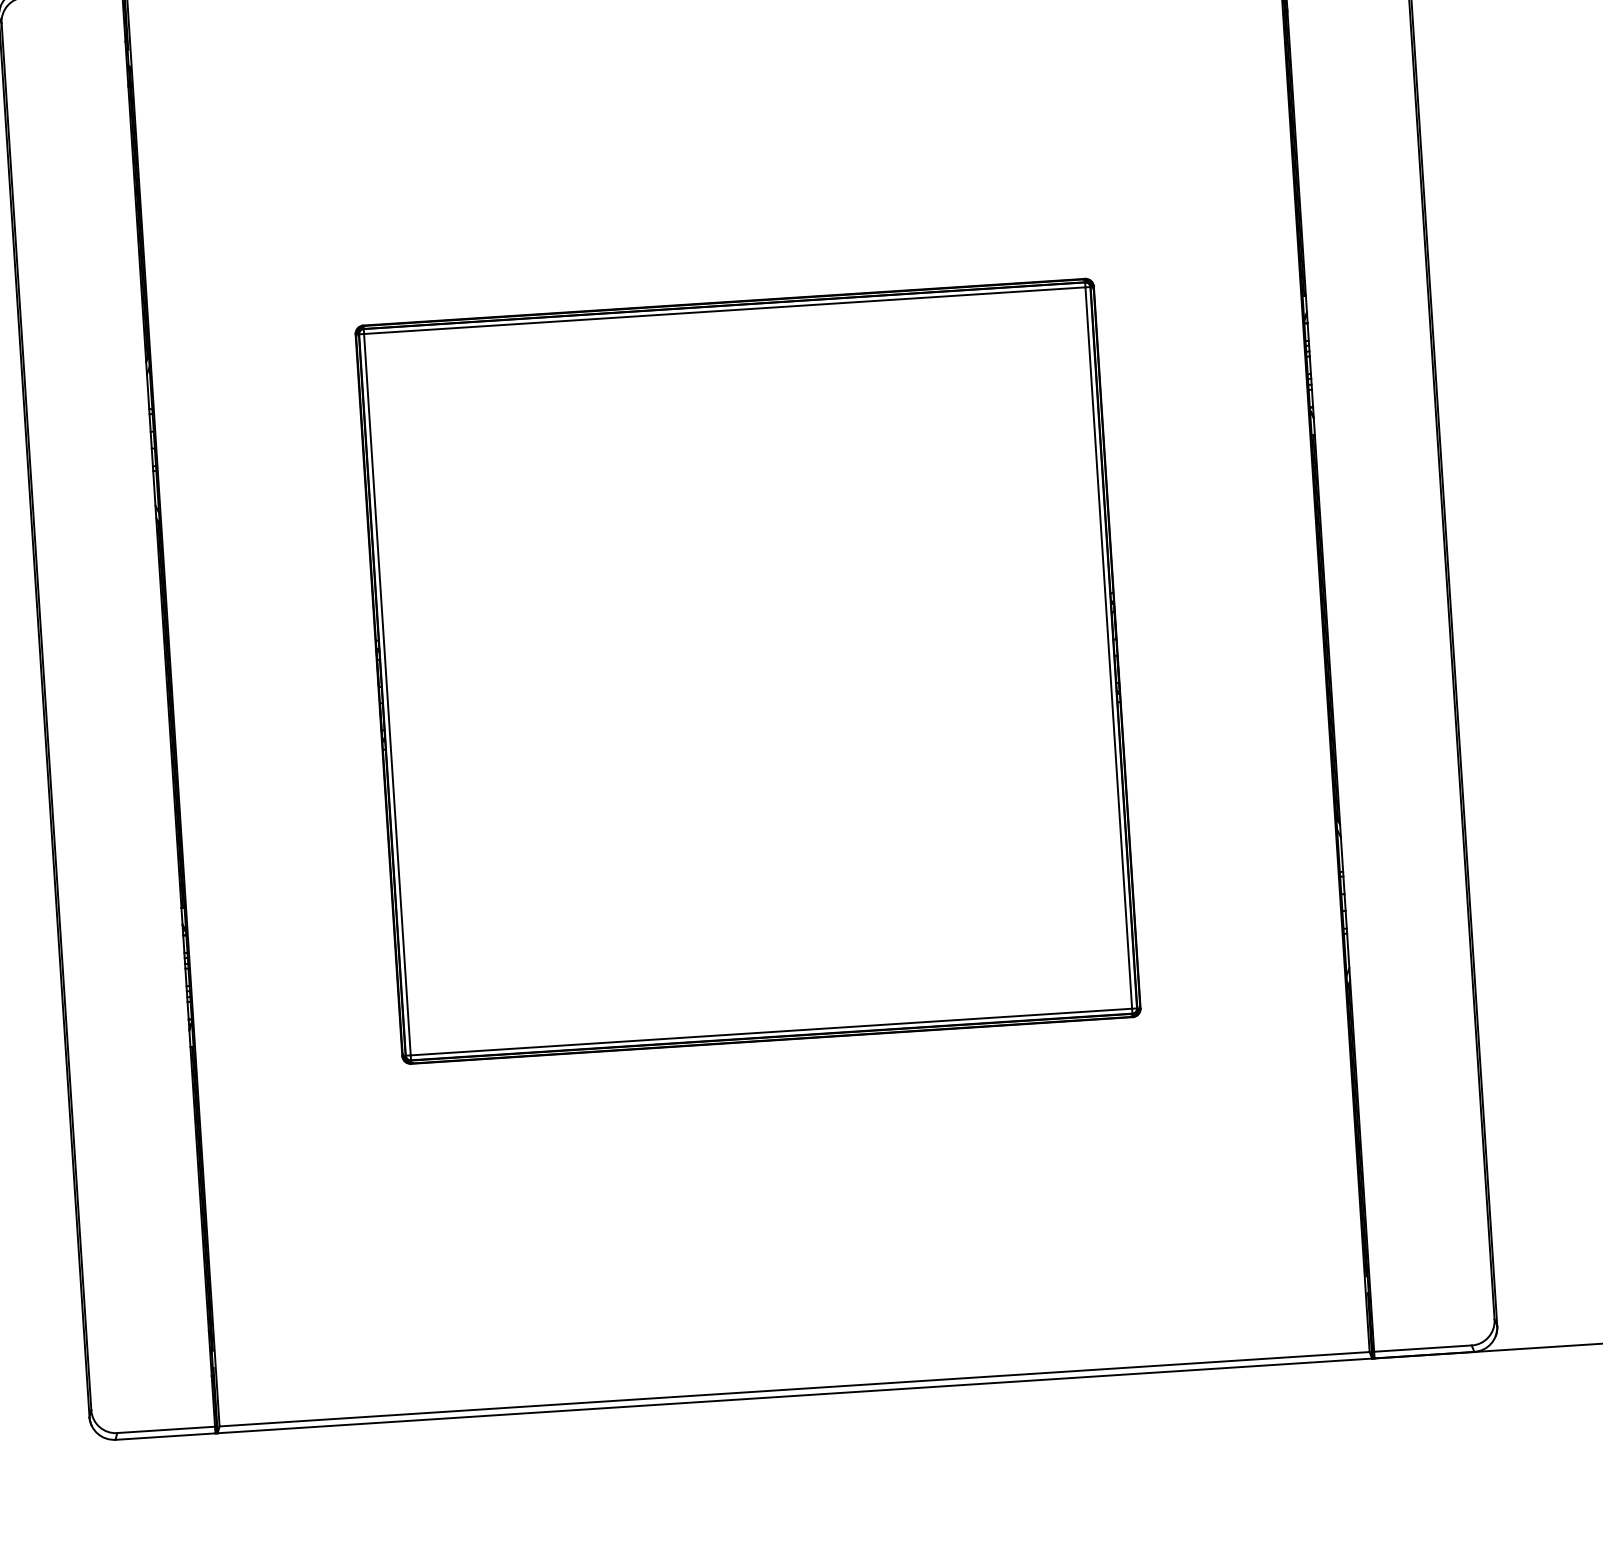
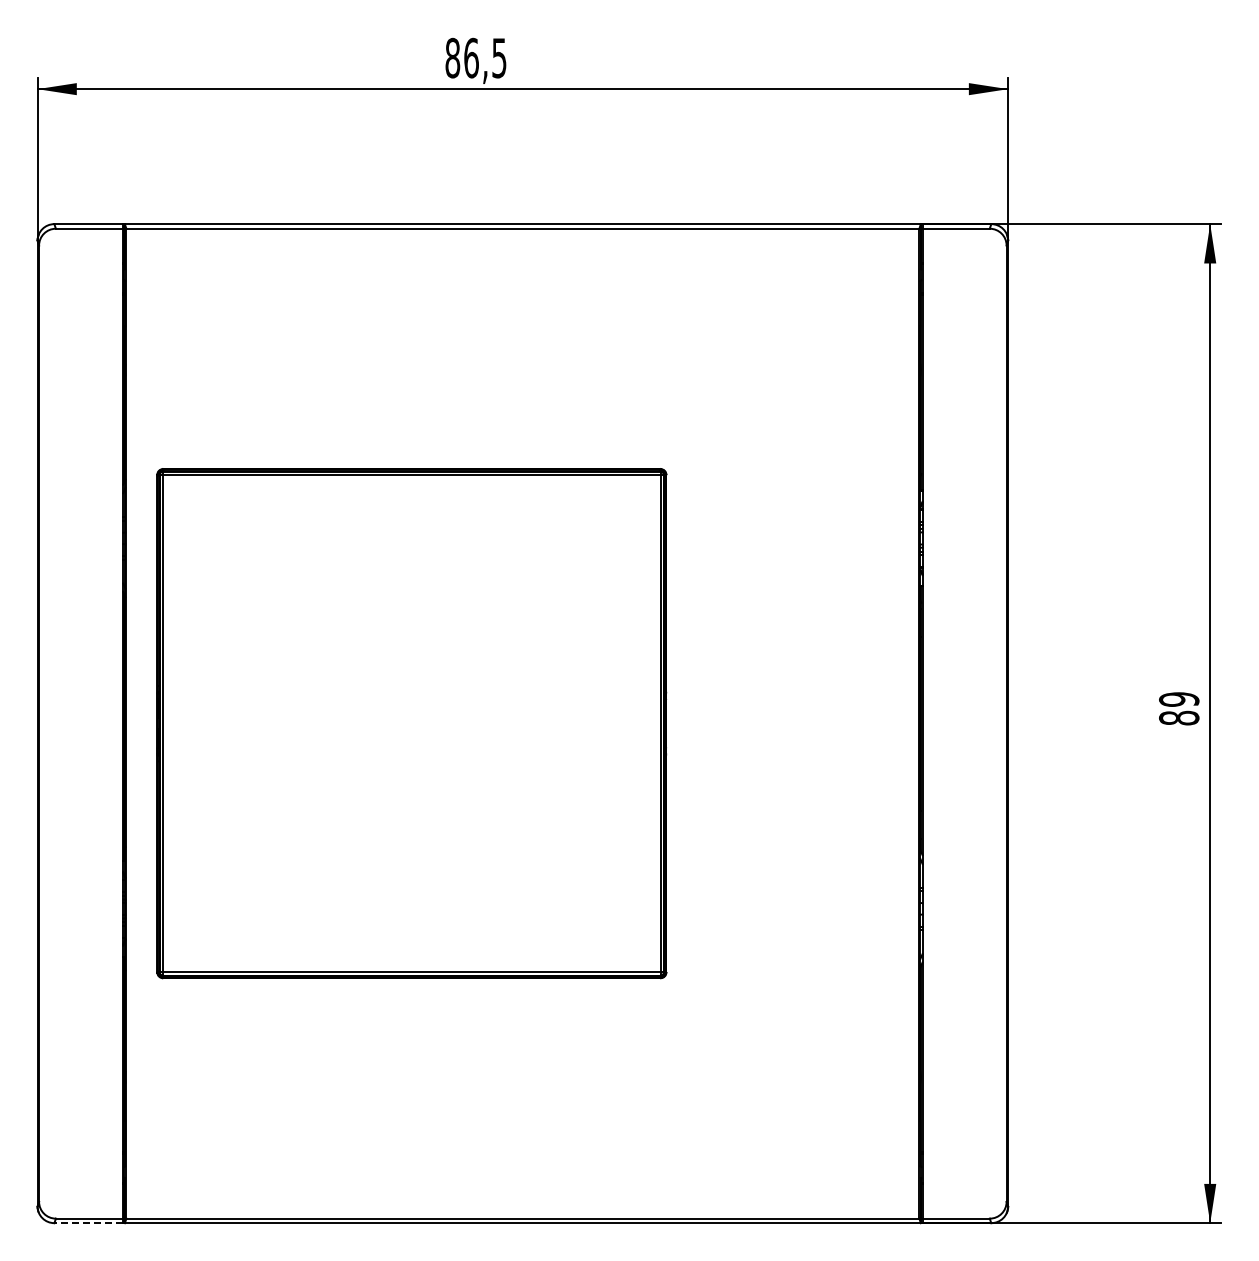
part: (747, 671) -> (411, 723), moved
line: (165, 1437) -> (88, 1223), solid -> dashed

